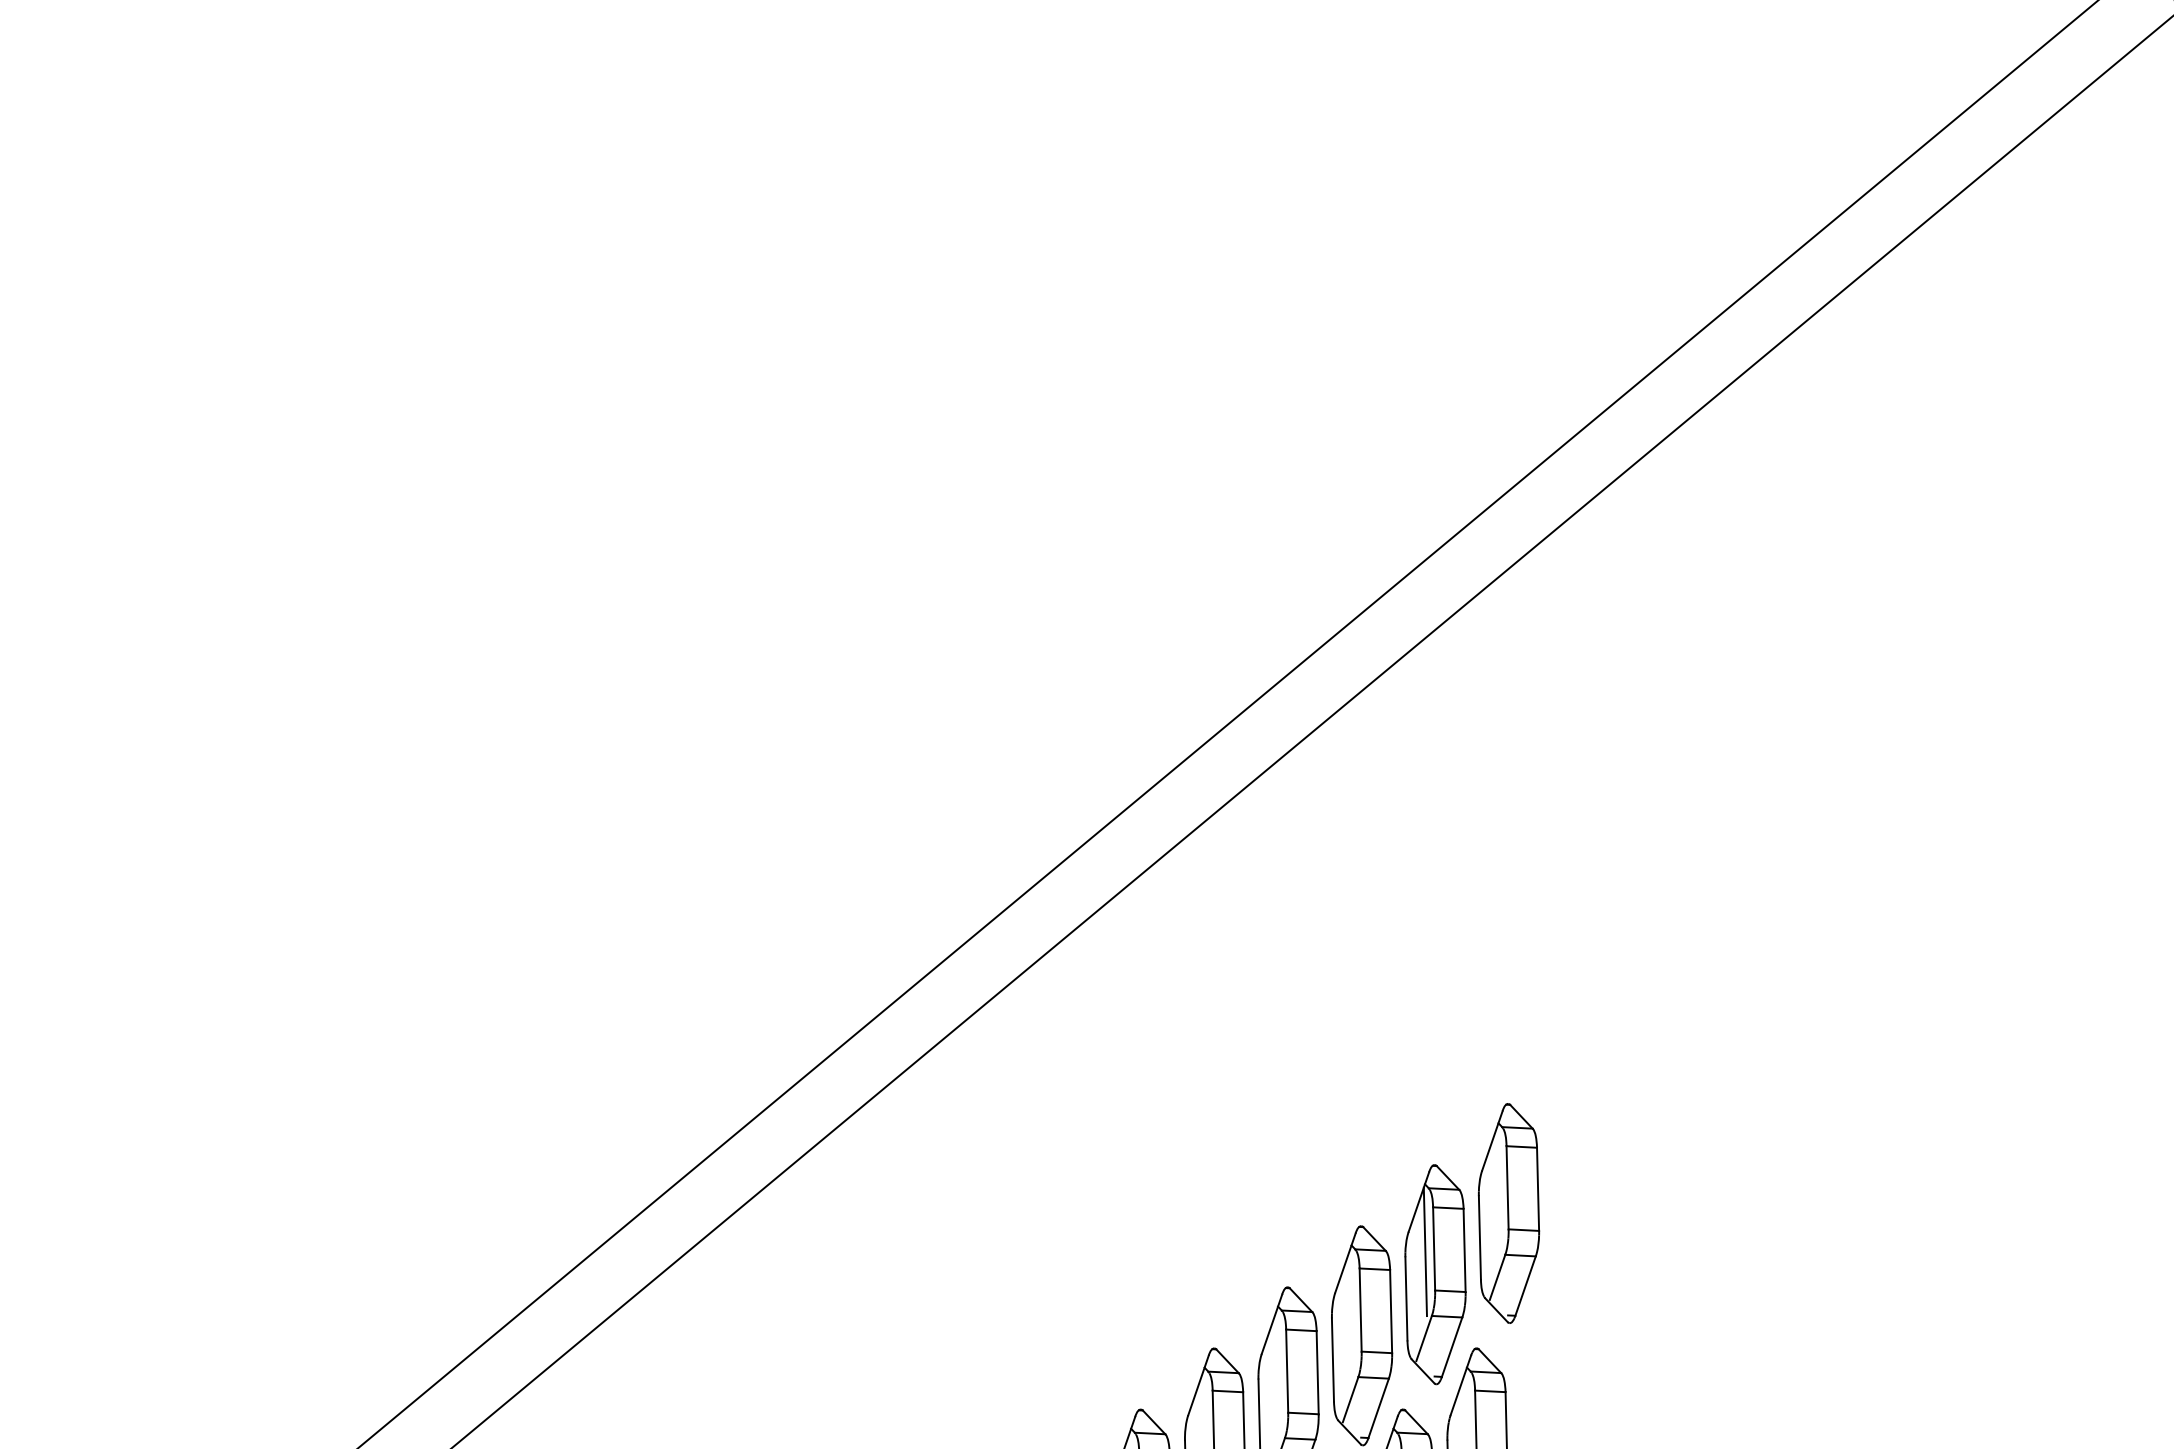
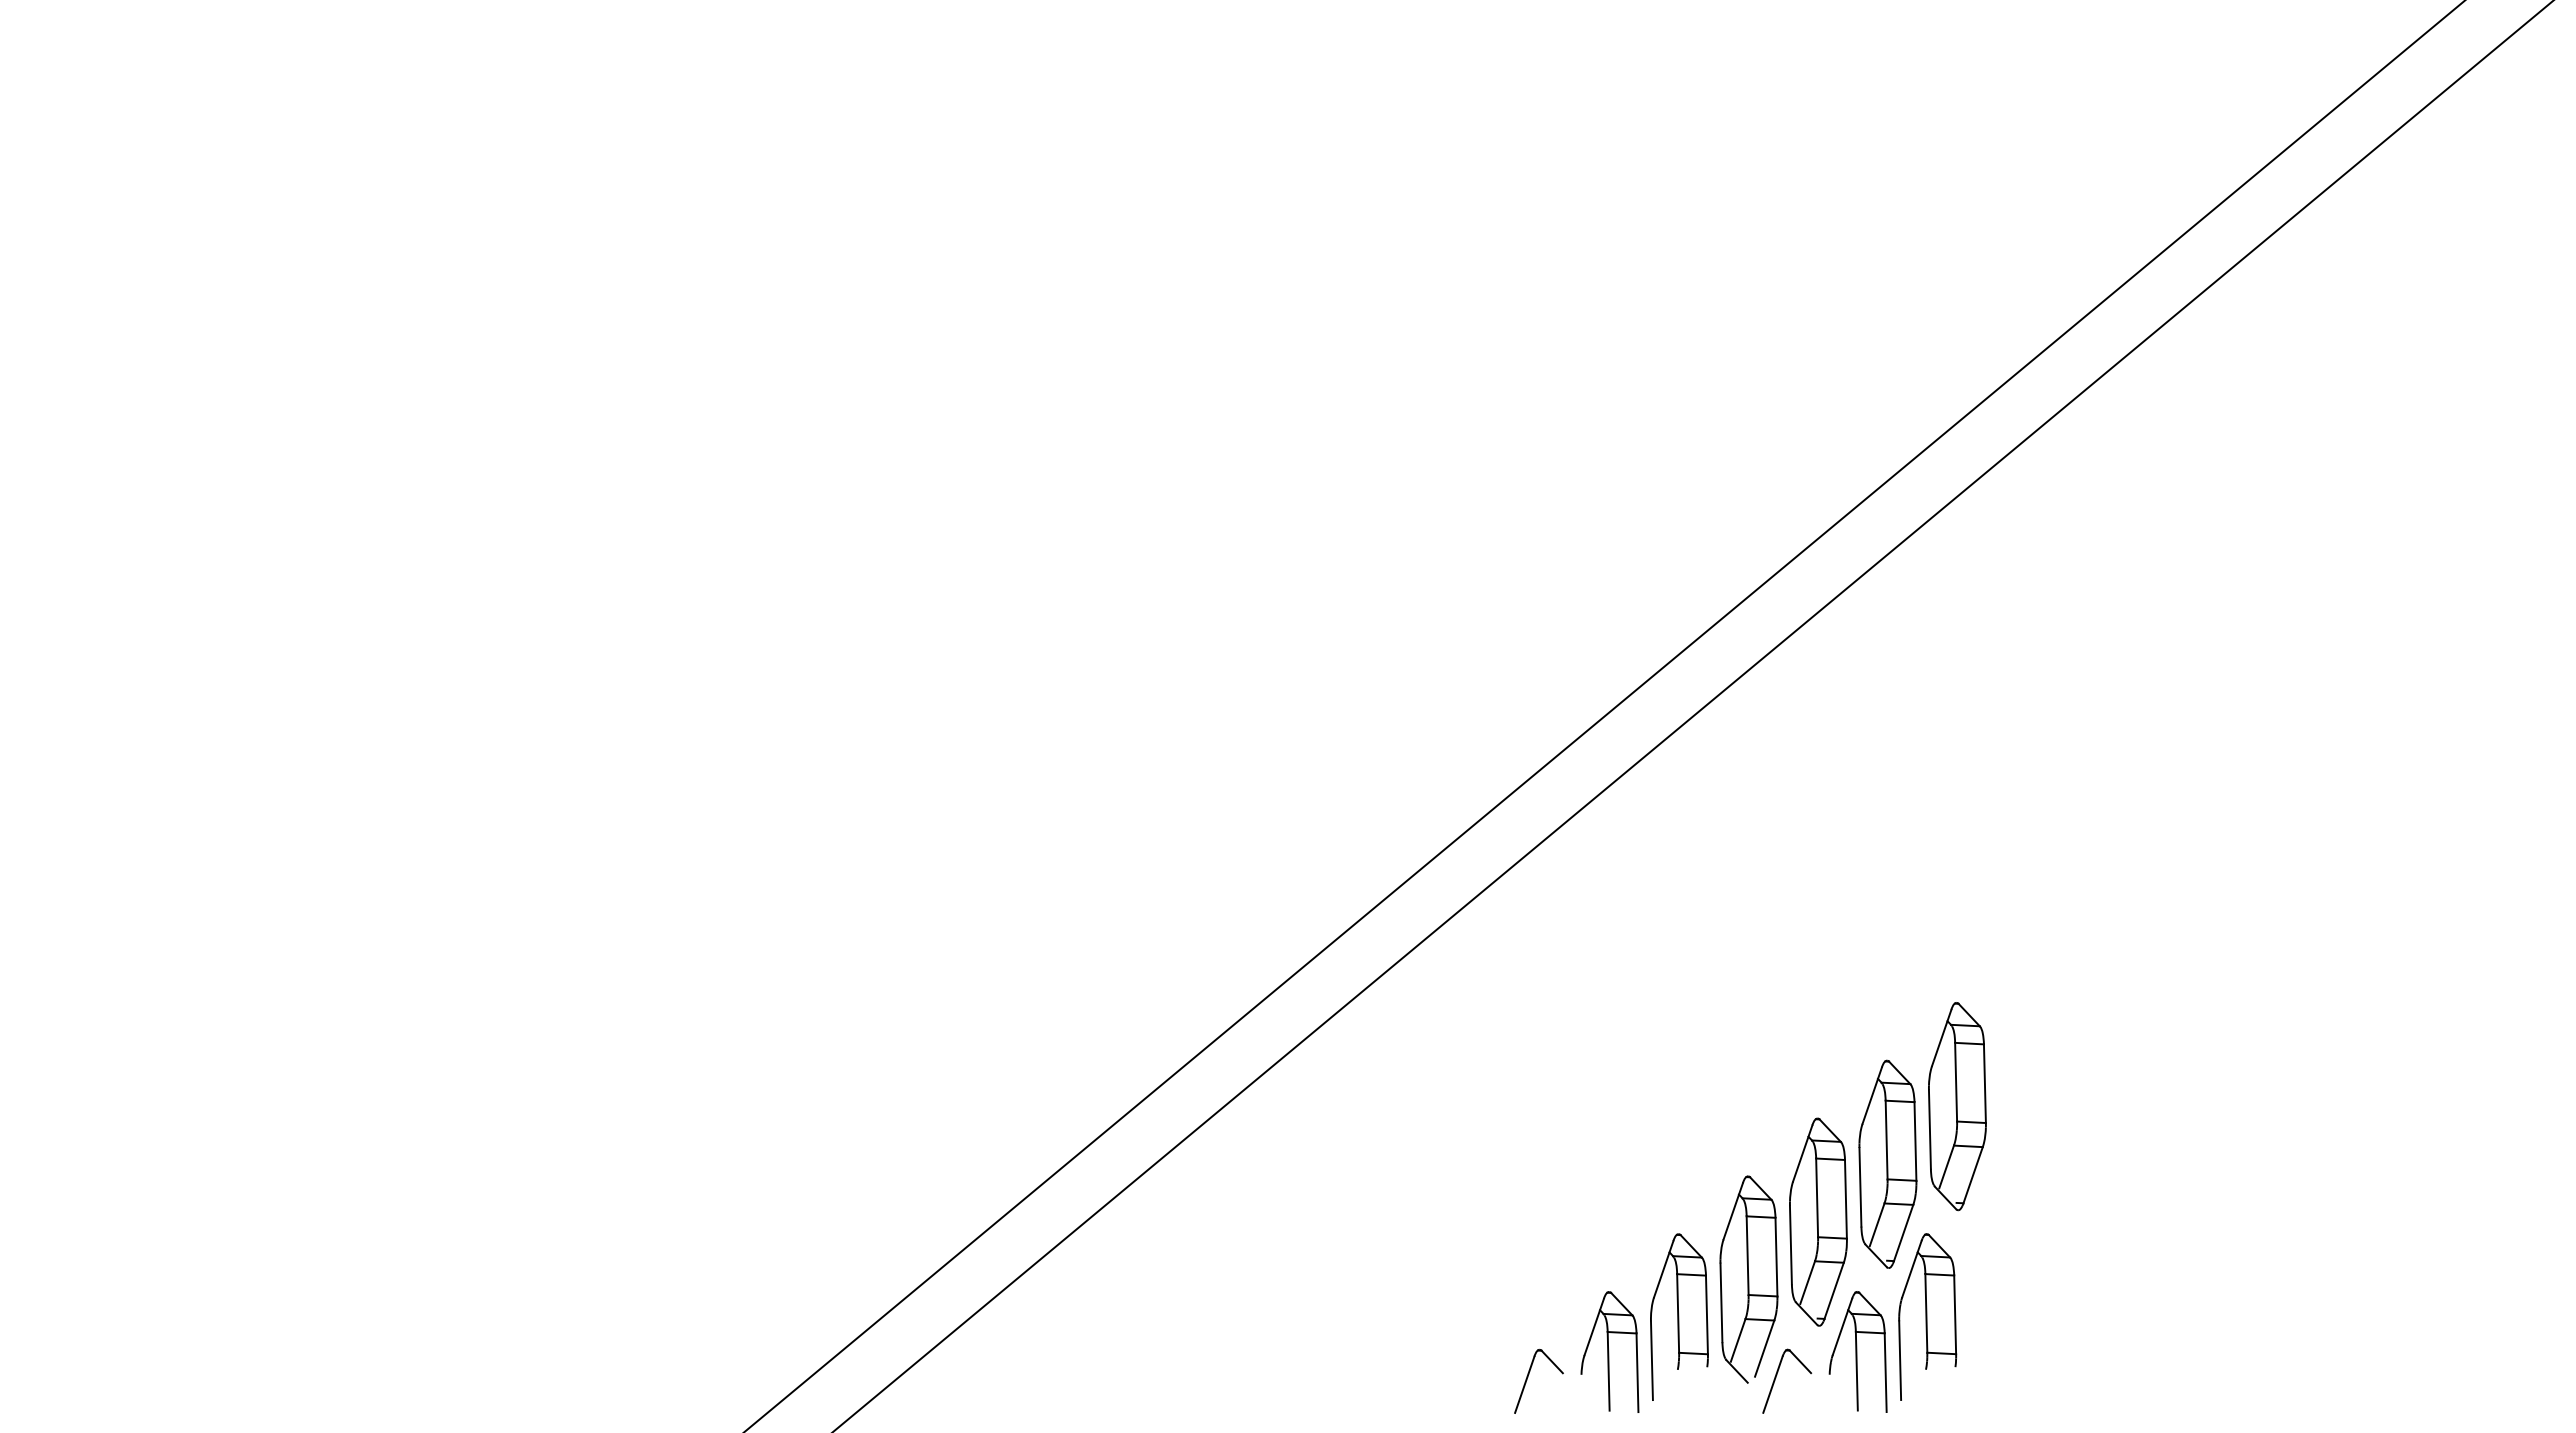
line: (1424, 1251) -> (1877, 1142), removed

